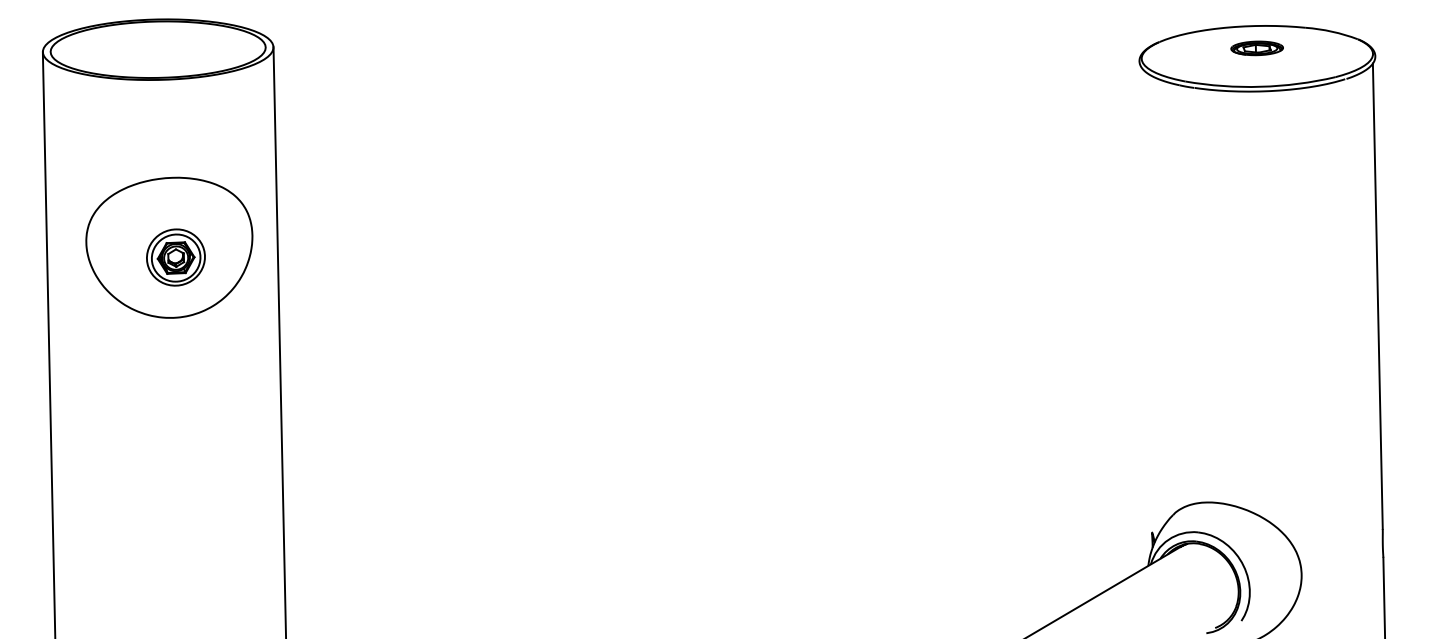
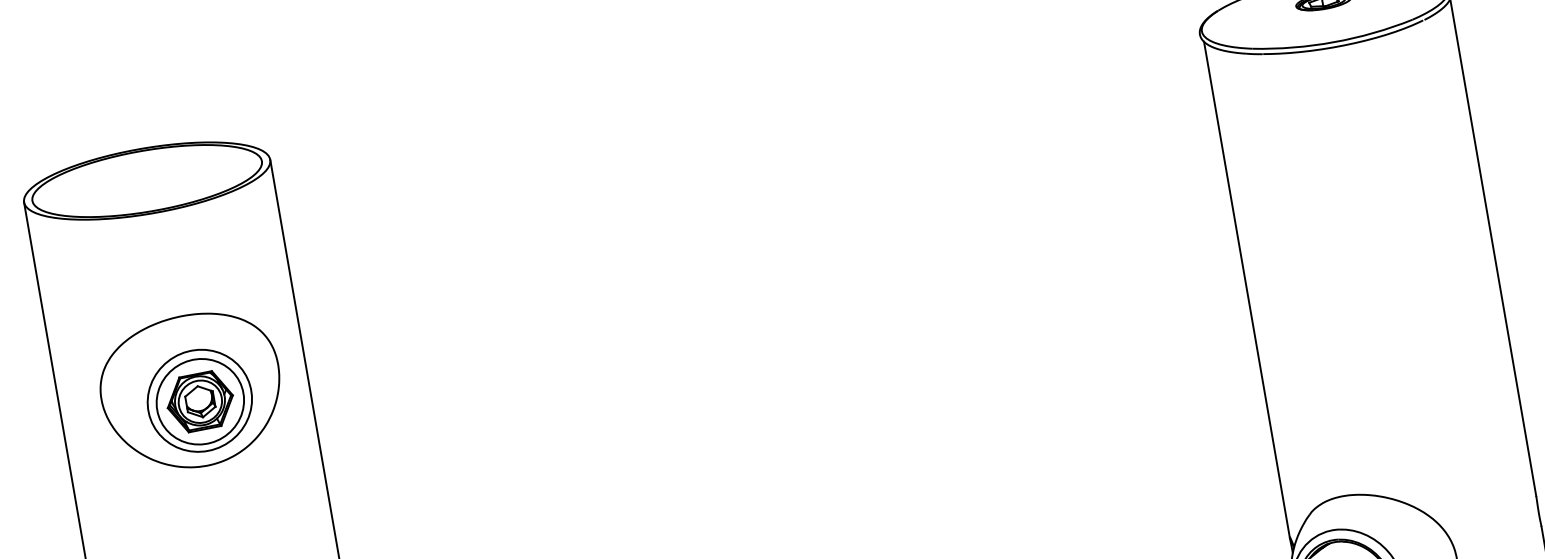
part: (175, 257) -> (199, 400), size x1.67
line: (1147, 300) -> (1247, 289), added

